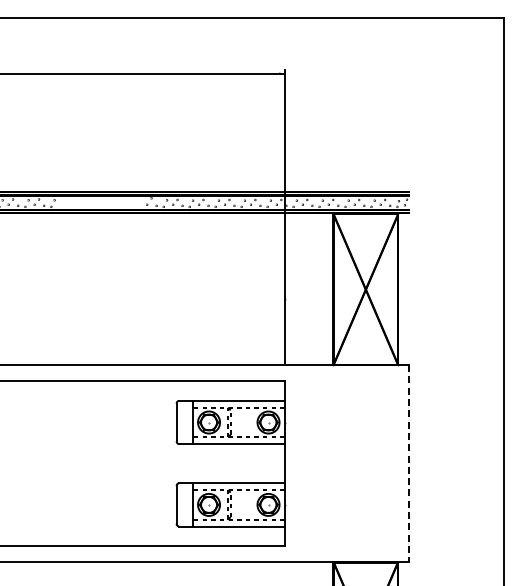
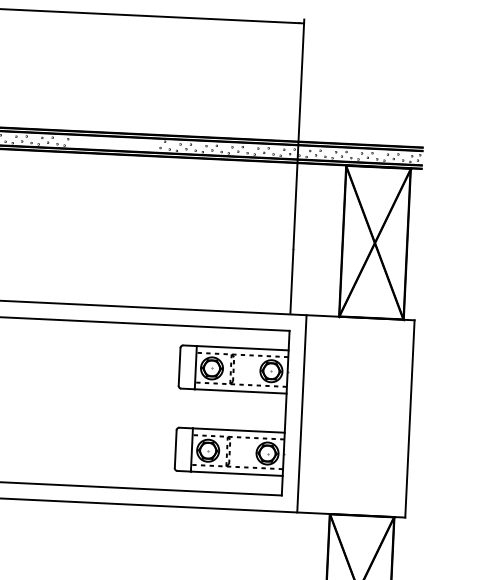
line: (300, 463) -> (301, 413), added
line: (409, 463) -> (410, 418), dashed -> solid

